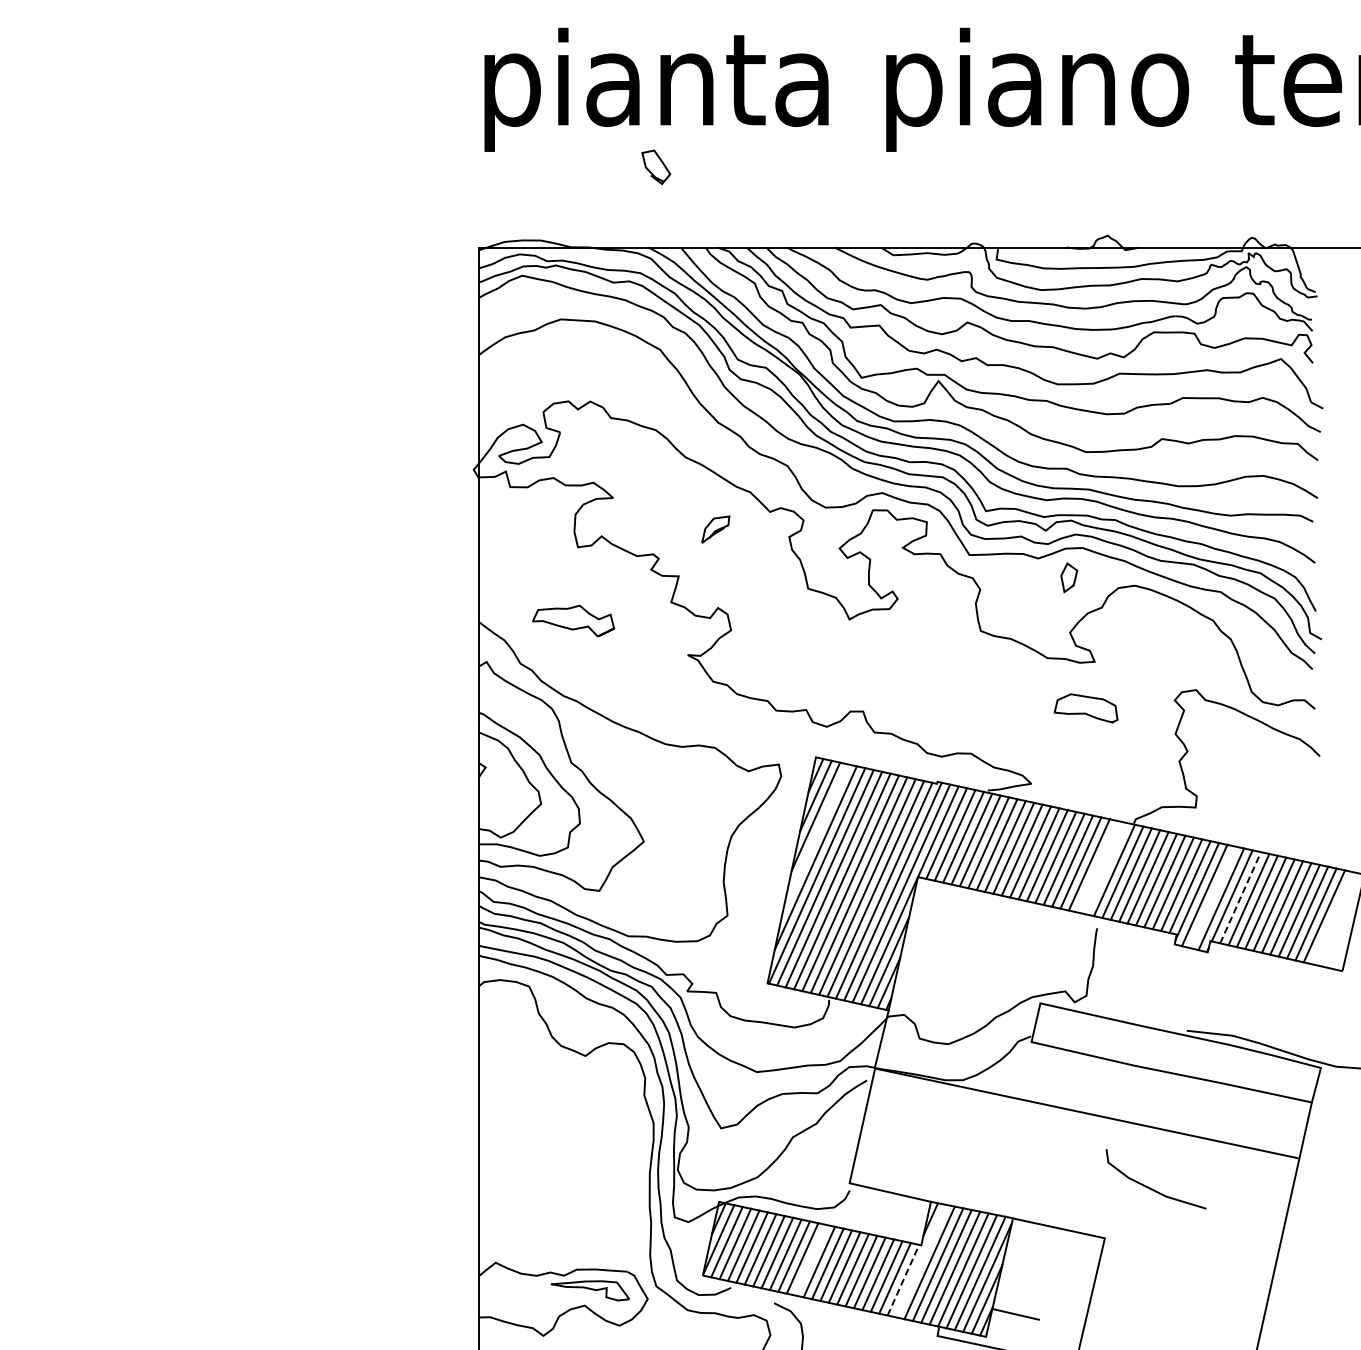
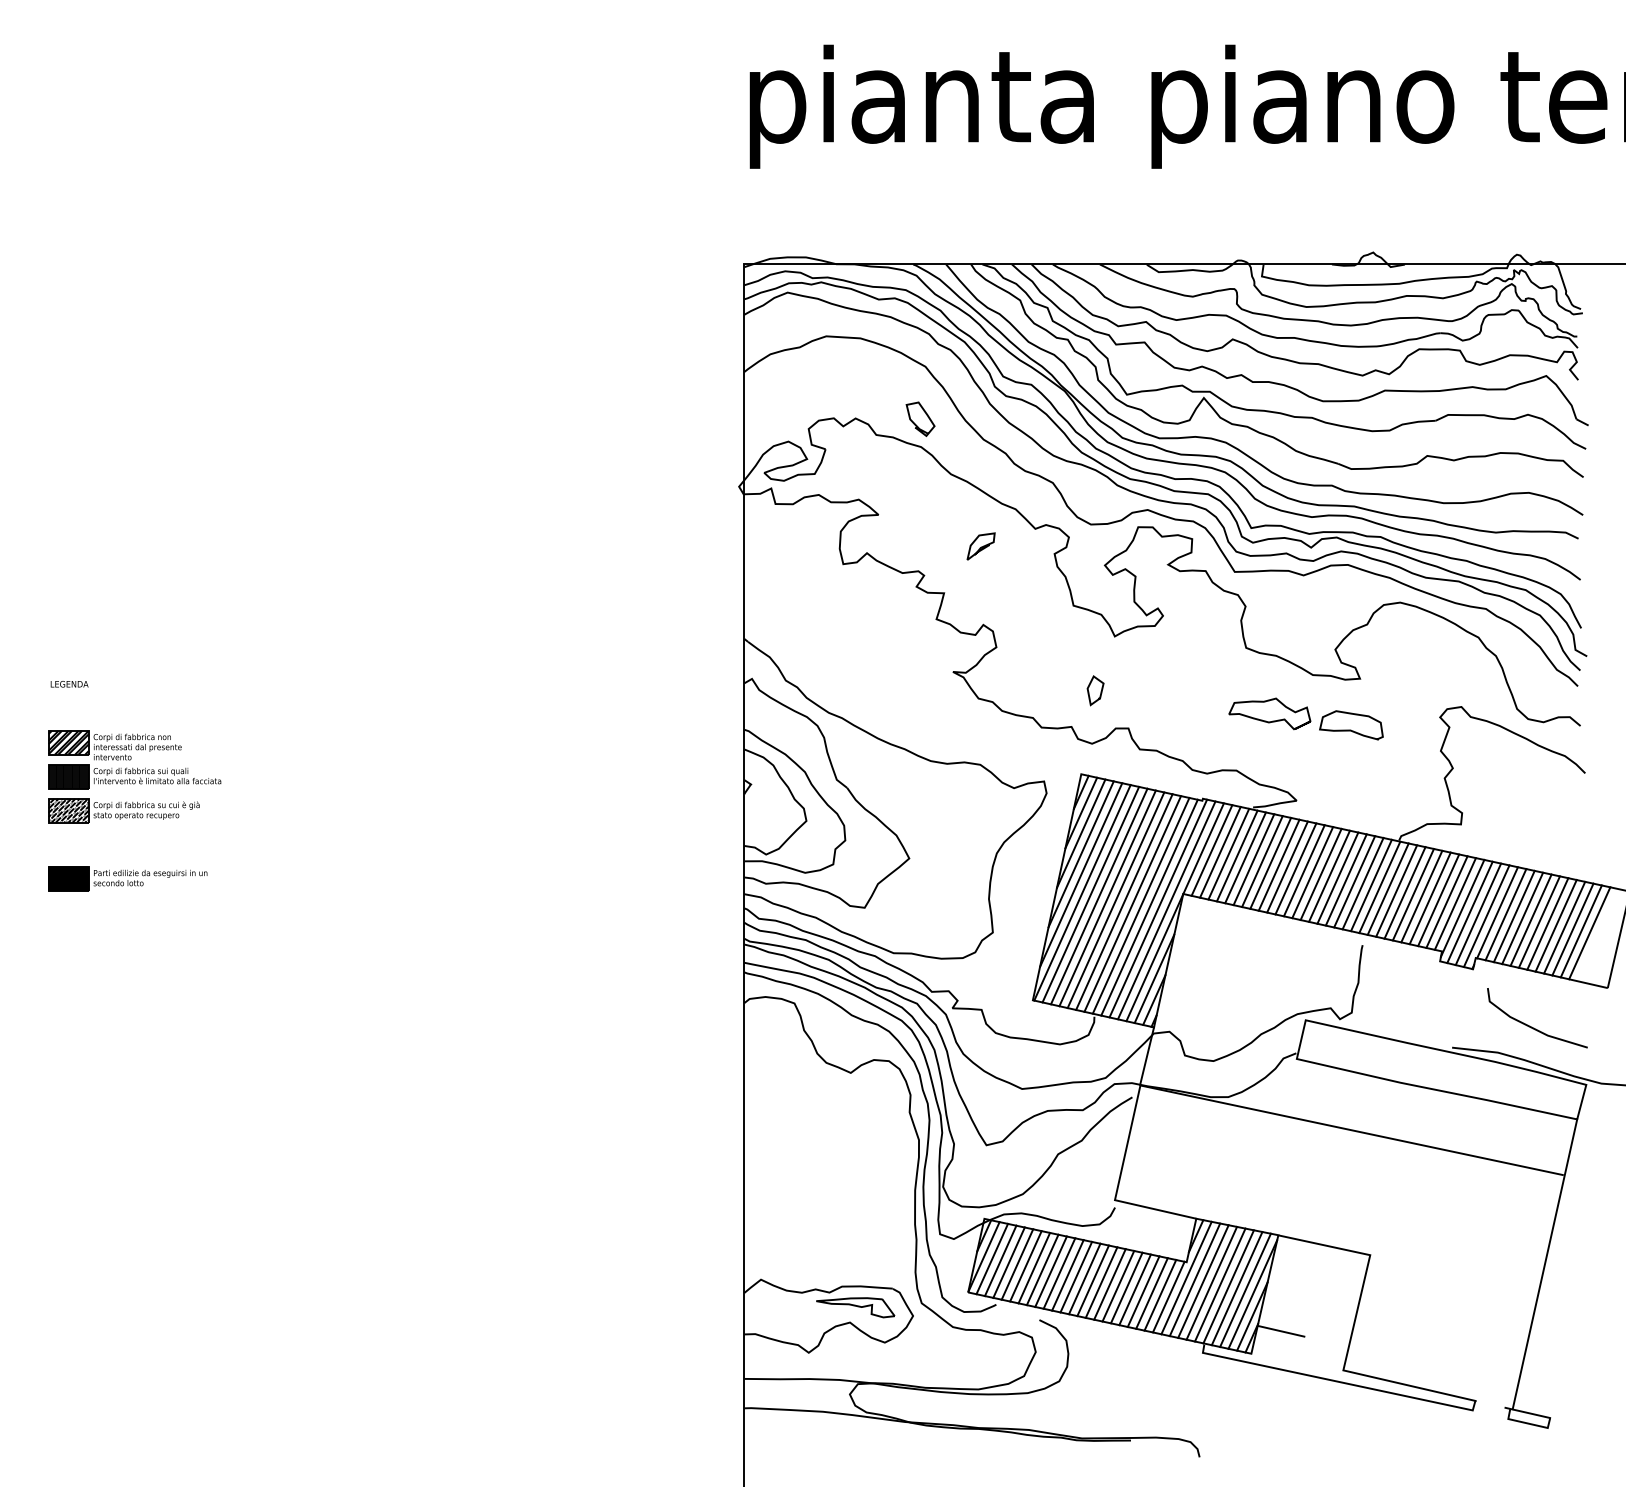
curve: (661, 162) -> (925, 414), moved
curve: (1074, 578) -> (1100, 691), moved
curve: (570, 627) -> (1266, 720), moved
line: (815, 837) -> (1080, 854), added
line: (1097, 866) -> (1362, 883), added
line: (1106, 868) -> (1371, 885), added
line: (1213, 897) -> (1478, 914), added
line: (1240, 897) -> (1505, 914), dashed -> solid
line: (1152, 1188) -> (1533, 1027), moved
line: (811, 1259) -> (1076, 1276), added
line: (921, 1260) -> (1186, 1277), added
line: (903, 1280) -> (1168, 1297), dashed -> solid

